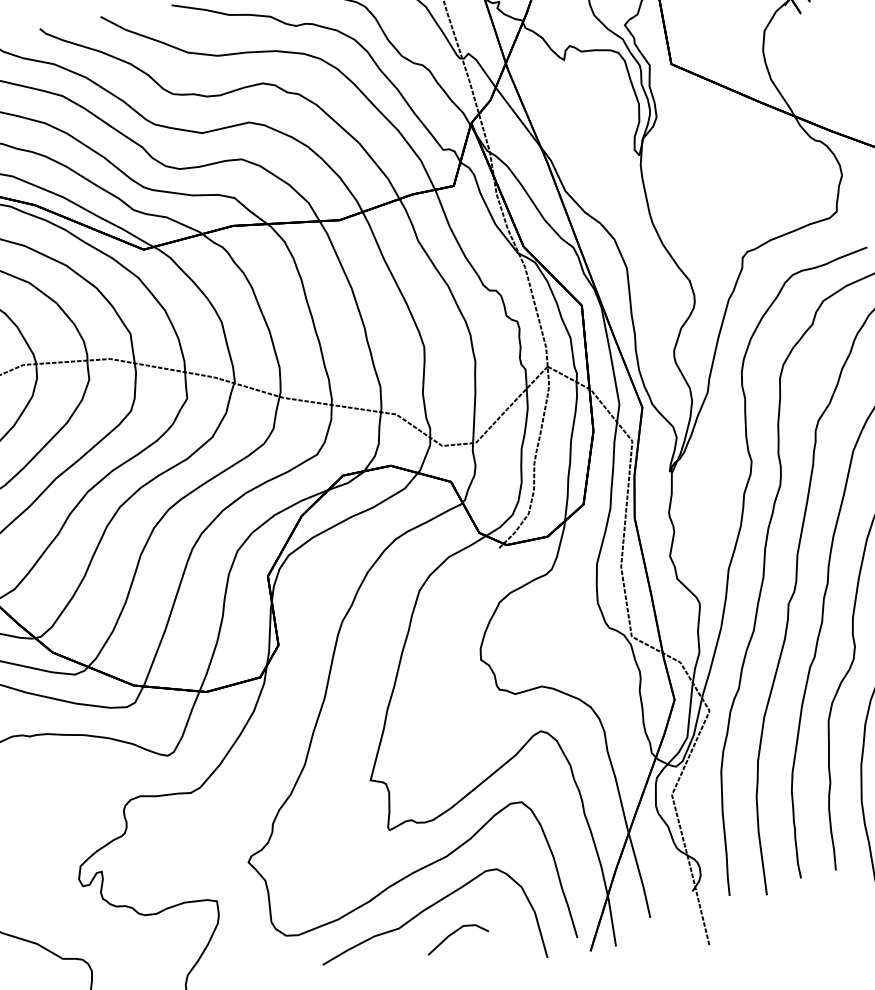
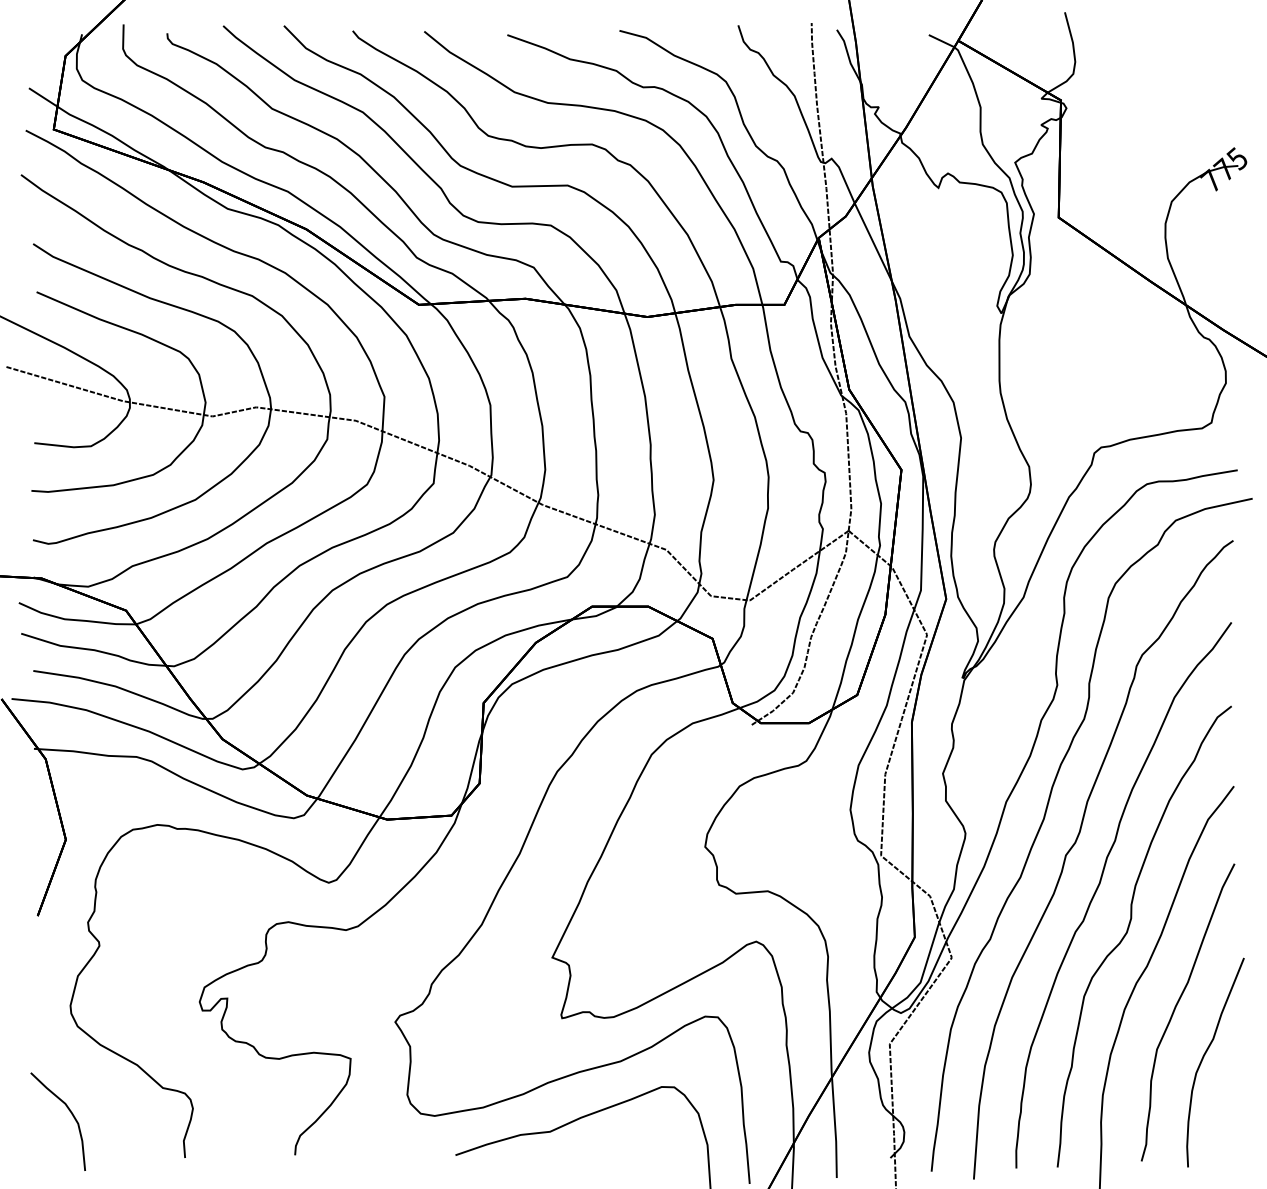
line: (453, 933) -> (610, 1150), removed

